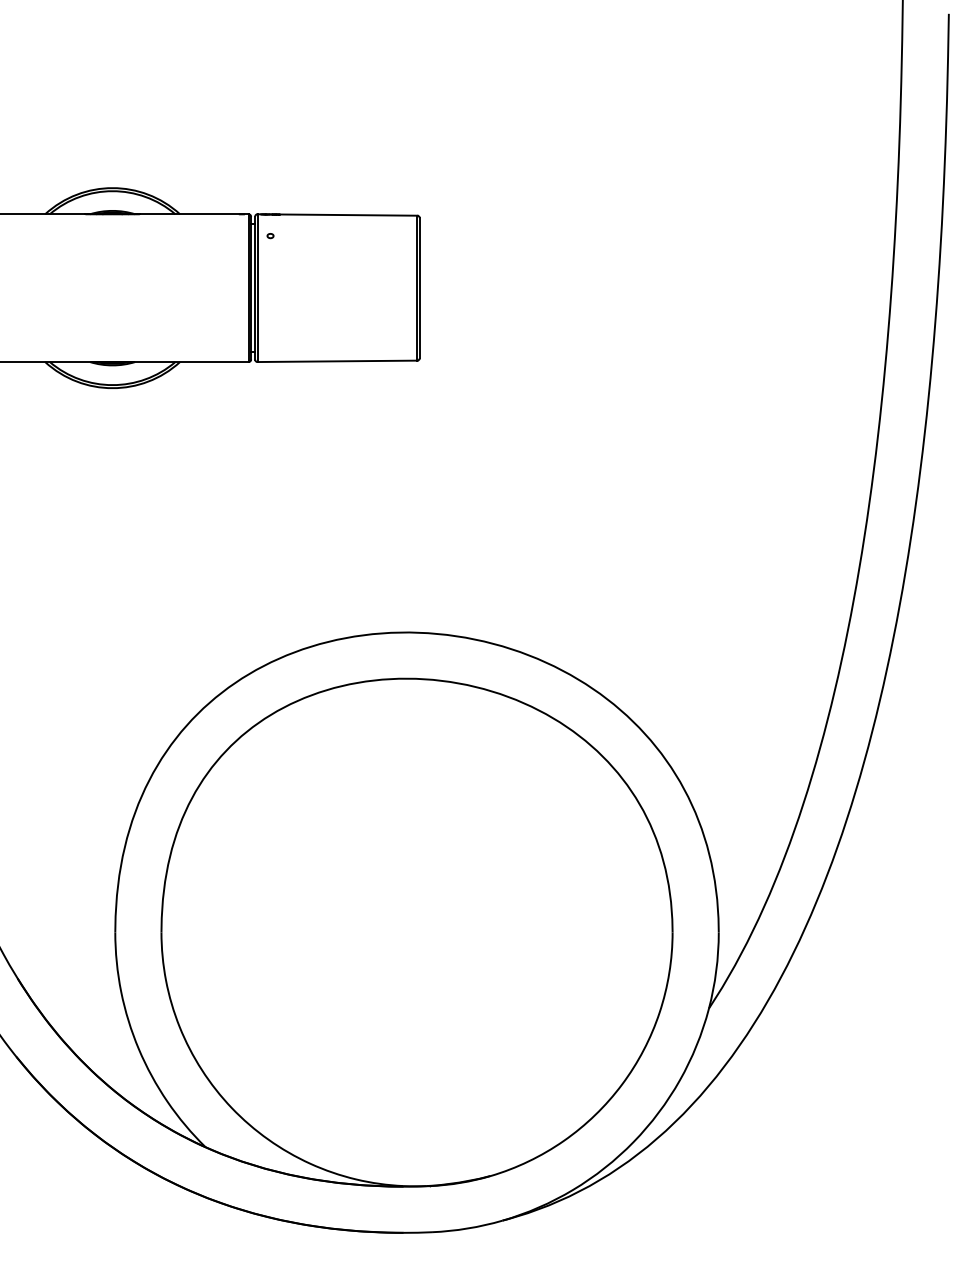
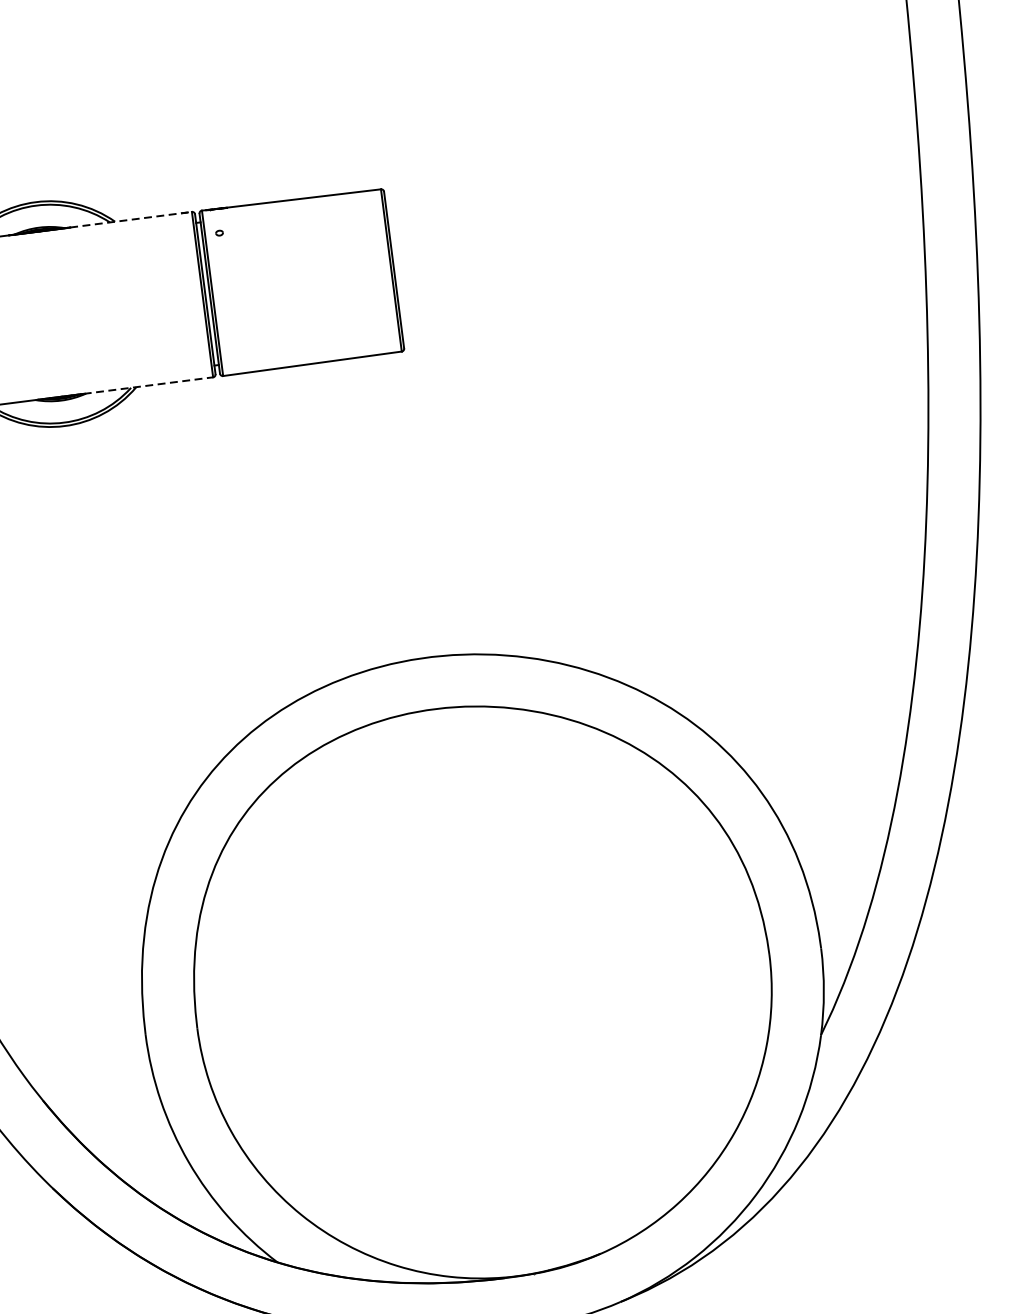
line: (194, 214) -> (131, 219), solid -> dashed
line: (190, 362) -> (148, 386), solid -> dashed

